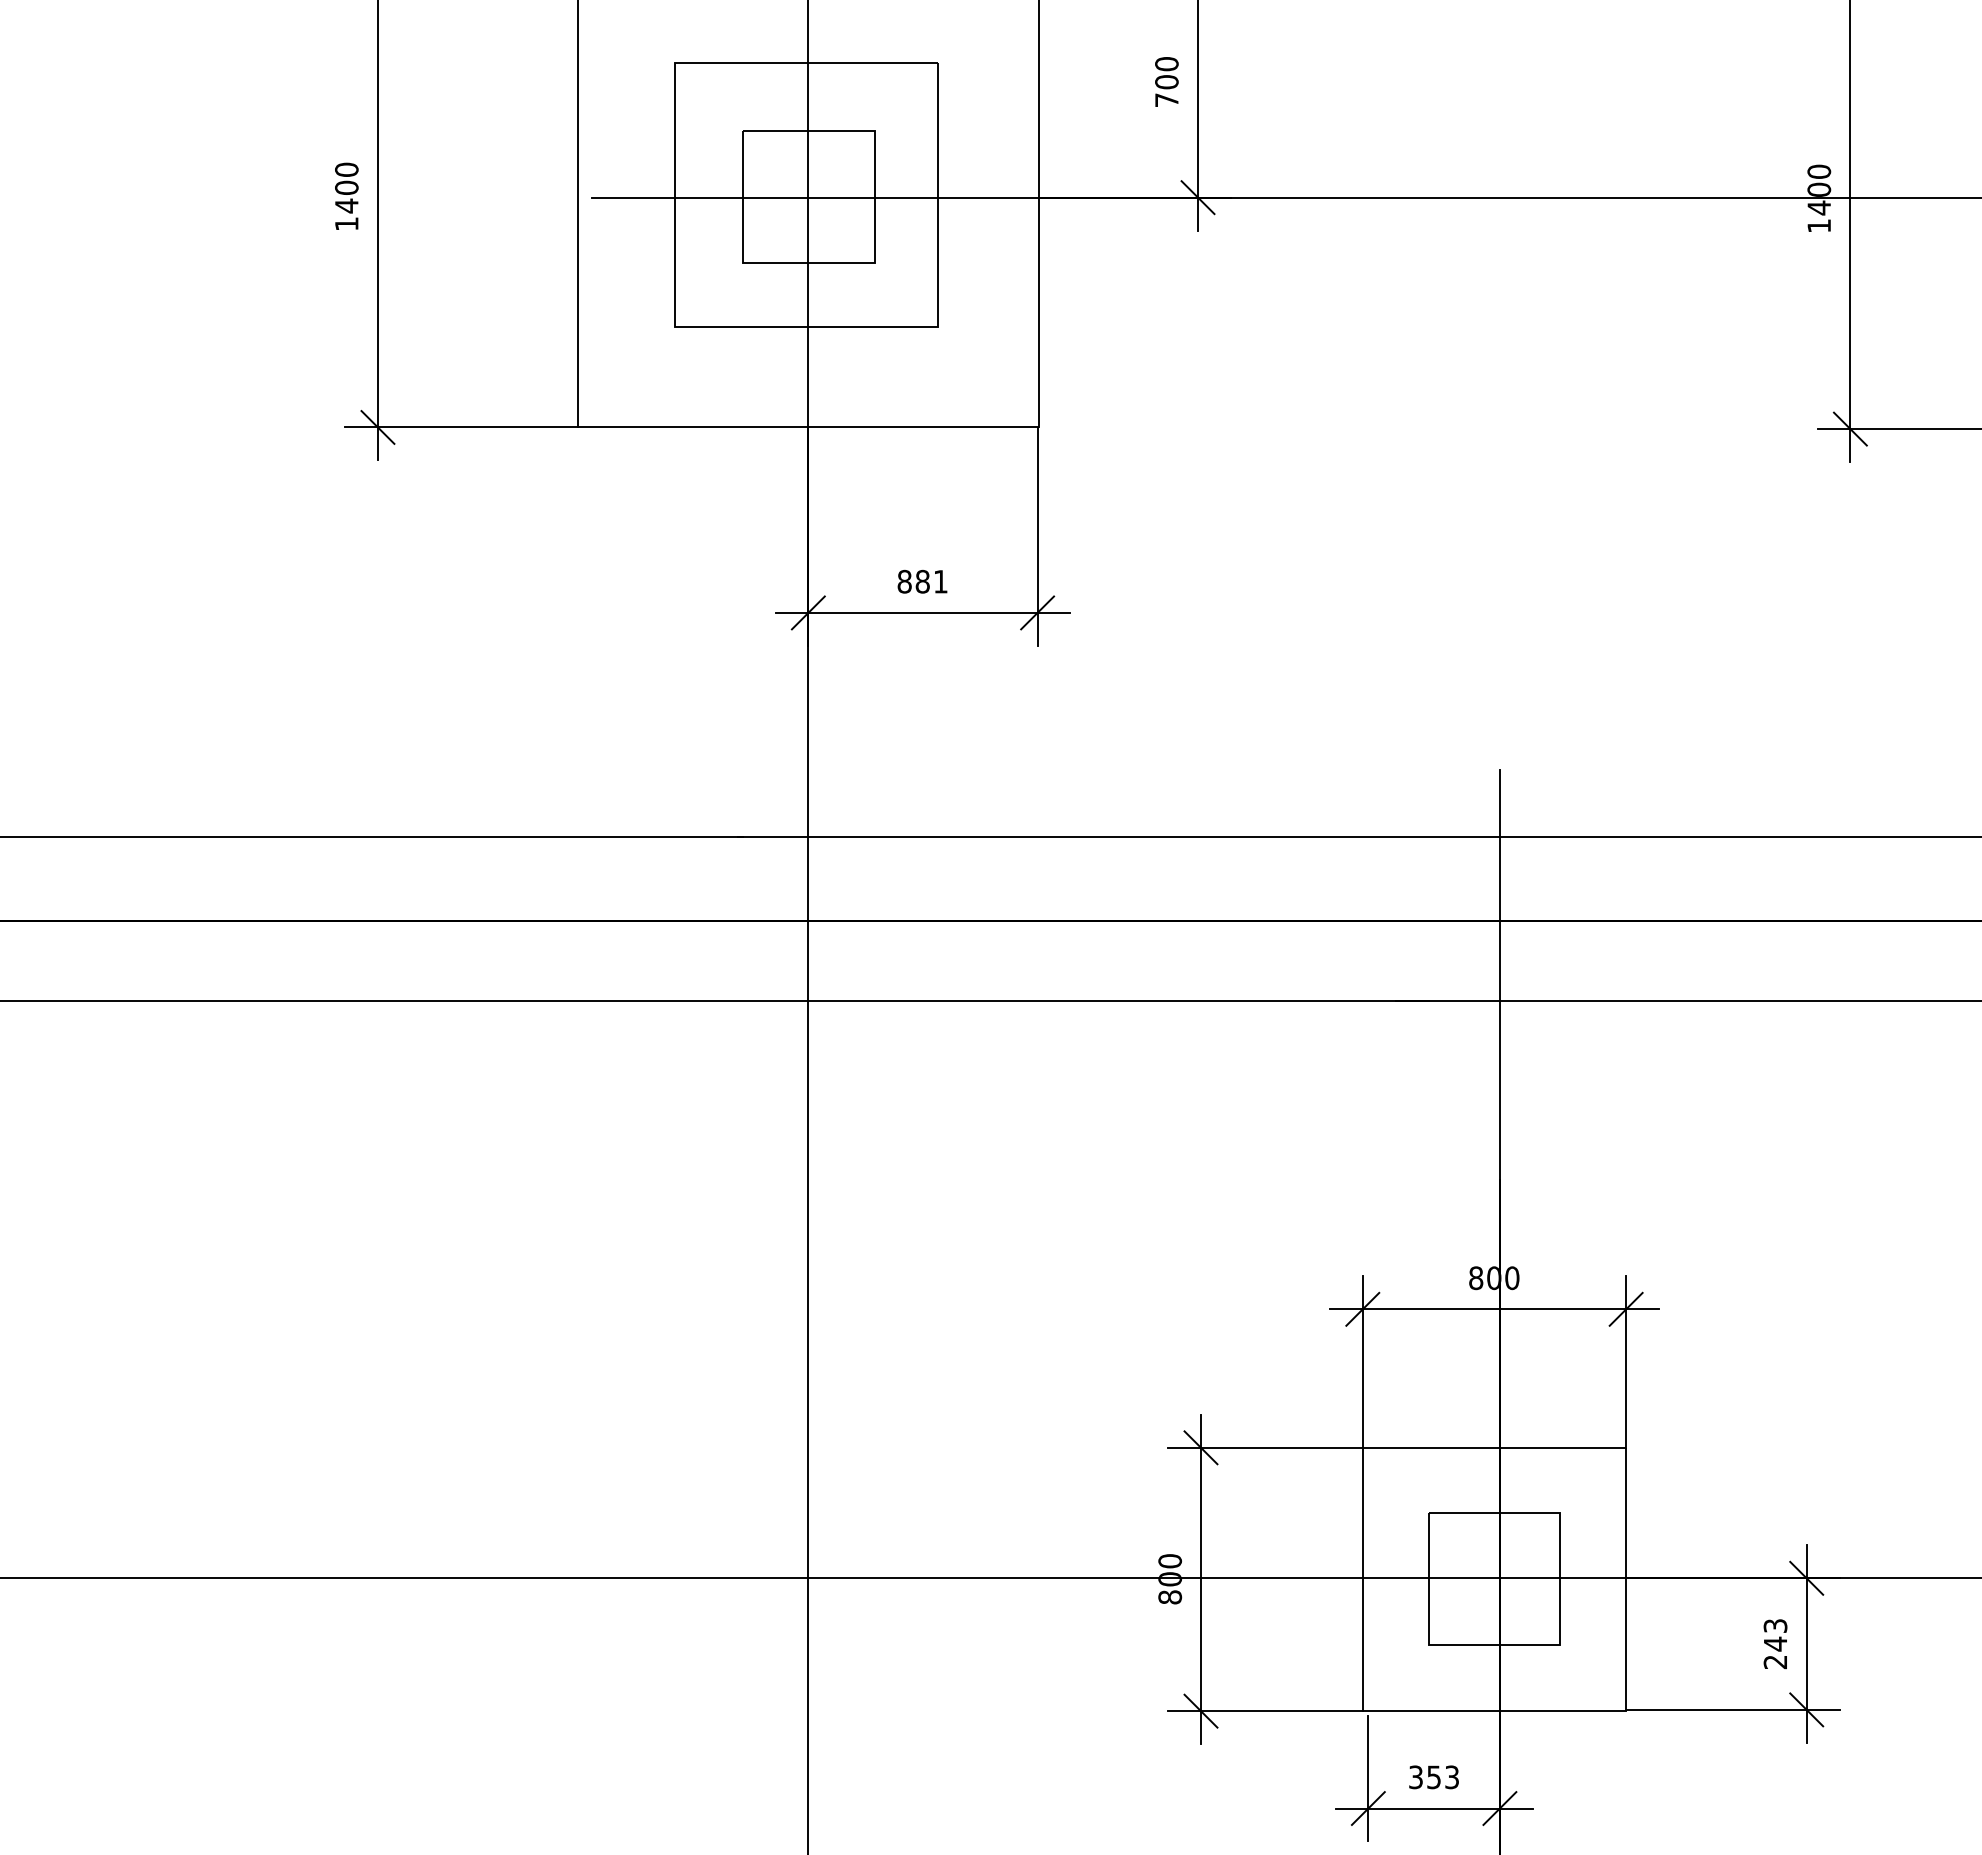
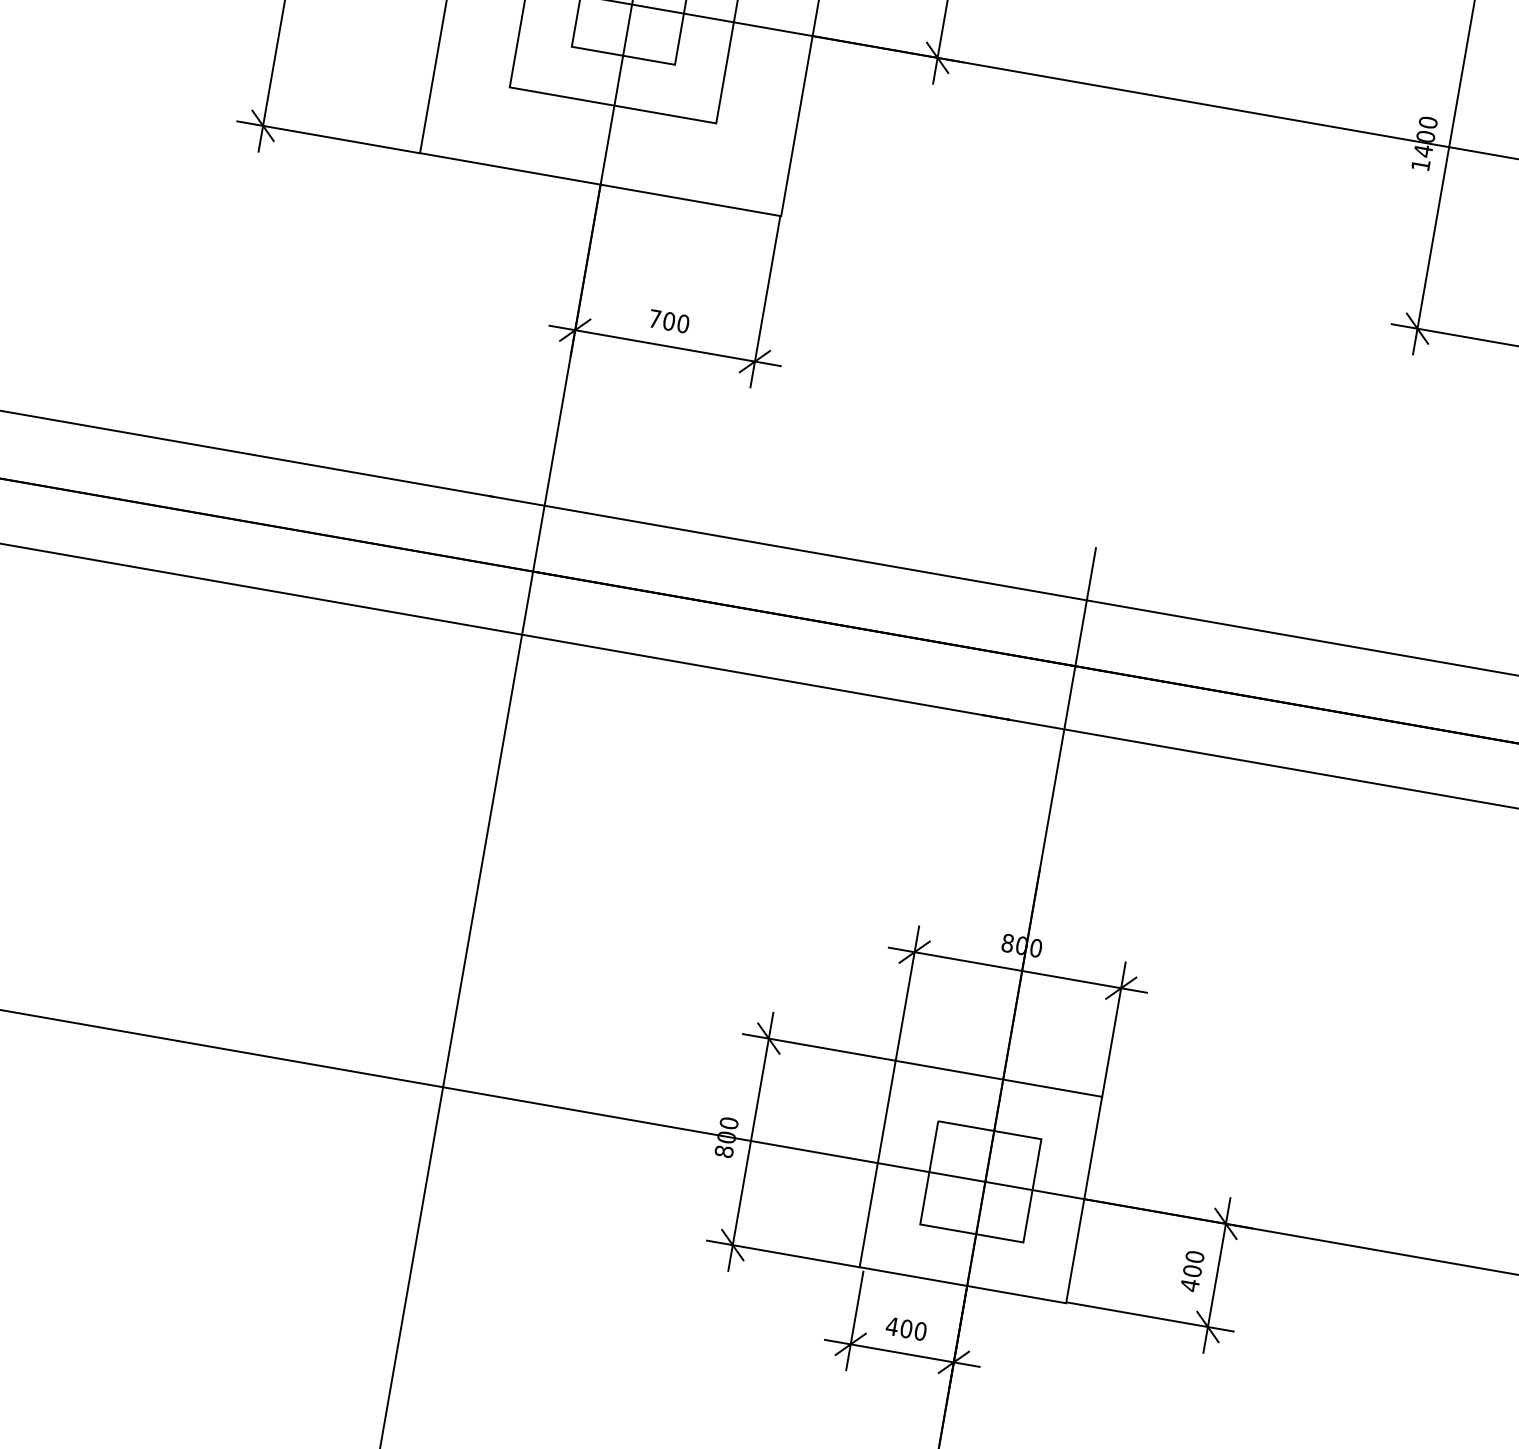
text: (922, 581) -> (669, 321), 881 -> 700
text: (1775, 1643) -> (1192, 1270), 243 -> 400
text: (1433, 1777) -> (906, 1328), 353 -> 400

